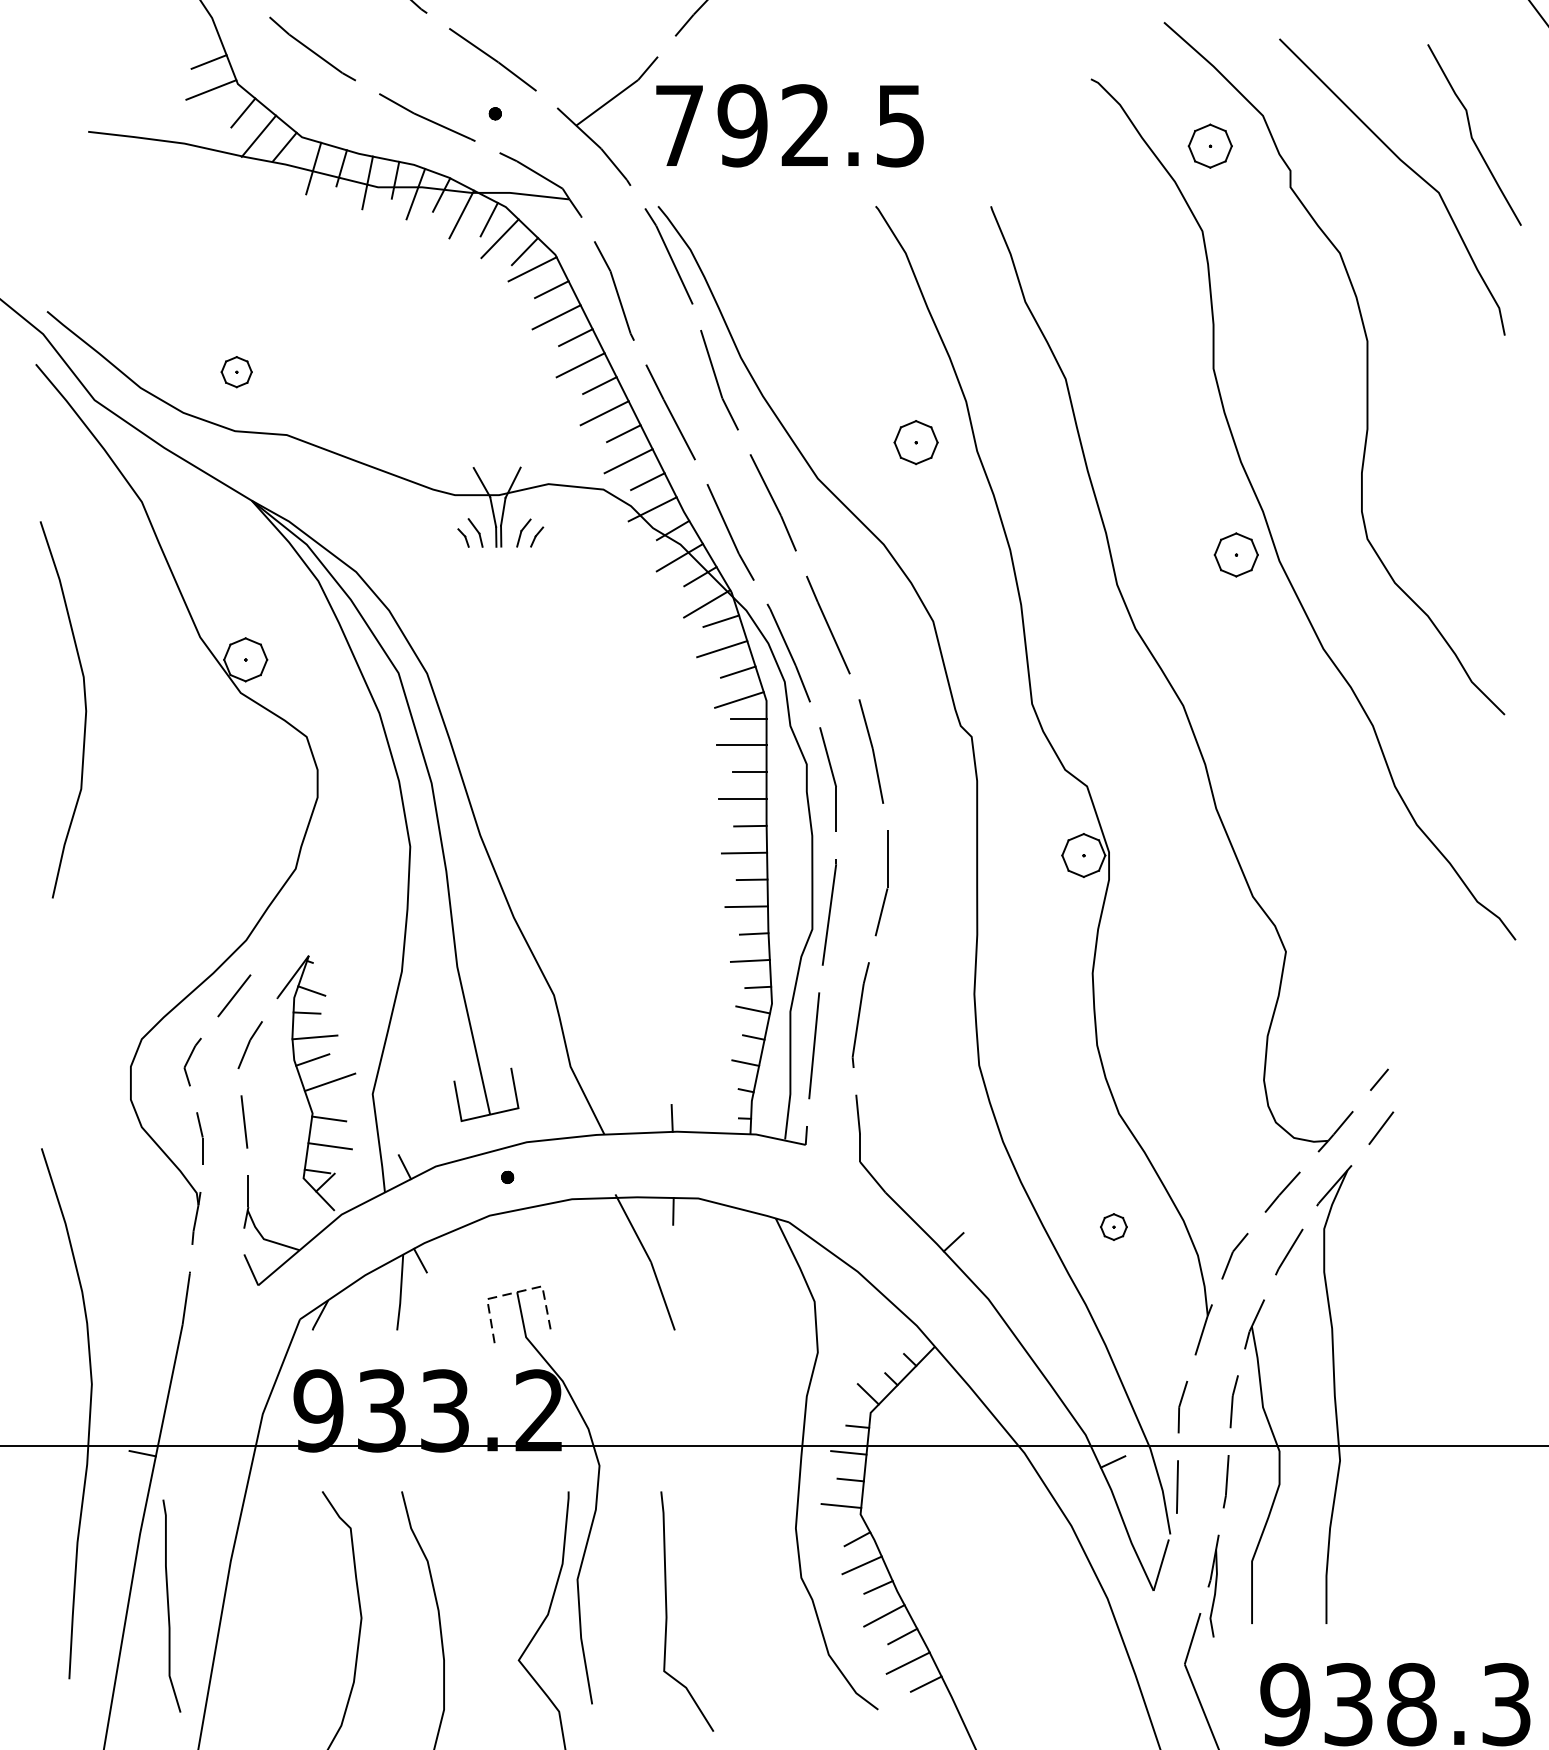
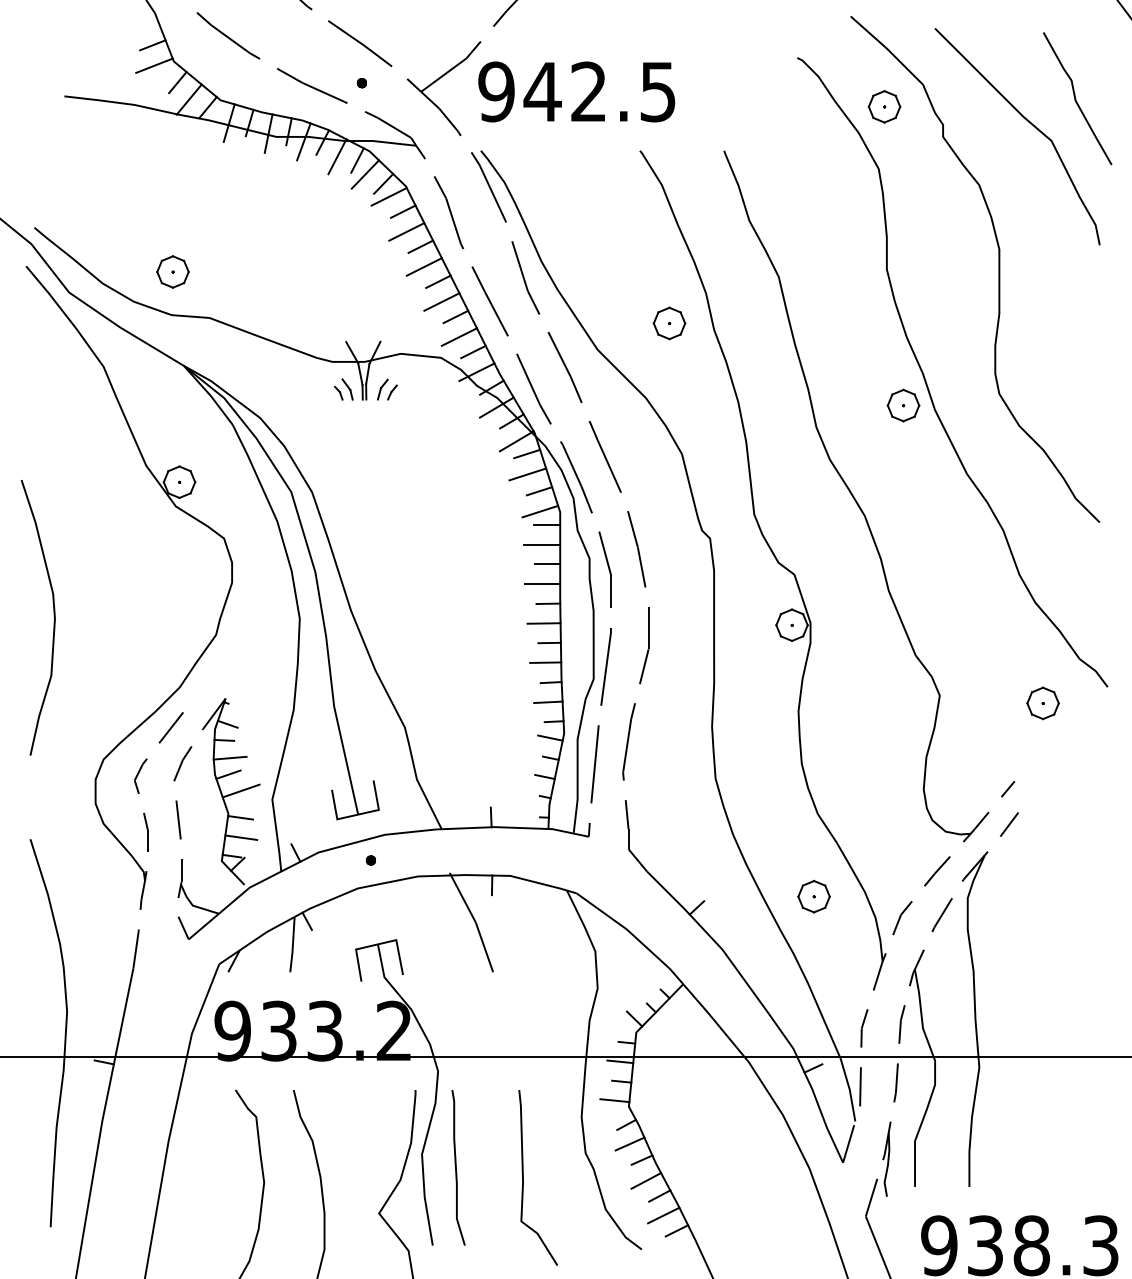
text: (710, 125) -> (519, 91), 792.5 -> 942.5
part: (236, 371) -> (172, 271), size x1.43
curve: (84, 708) -> (53, 616), moved
part: (1426, 962) -> (1042, 703), added
part: (1113, 1226) -> (813, 896), size x1.67
line: (517, 1292) -> (378, 944), dashed -> solid
curve: (169, 1605) -> (456, 1167), moved
curve: (667, 1611) -> (523, 1177), moved

